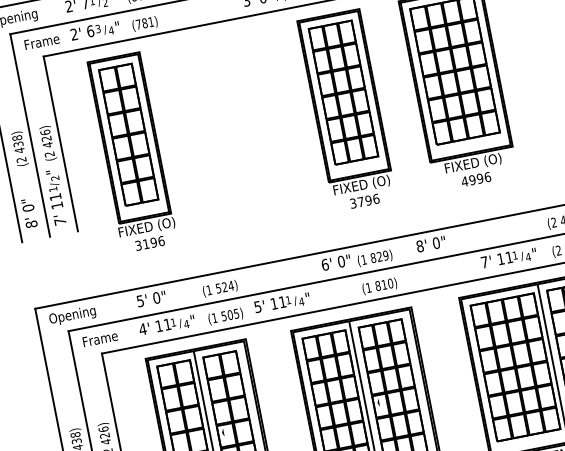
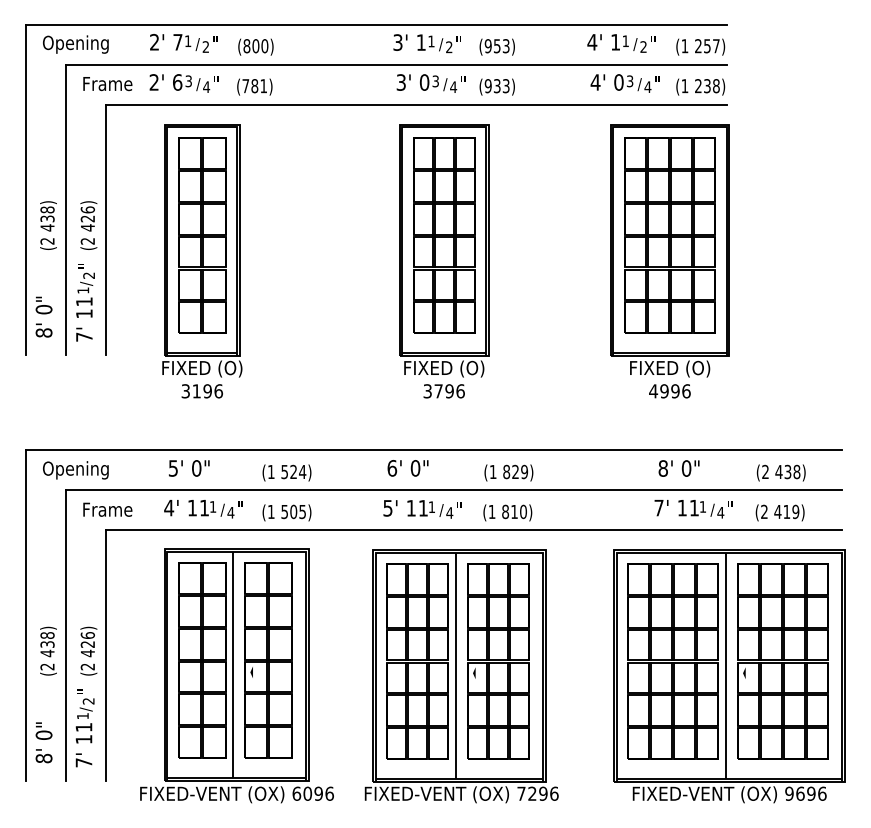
part: (347, 110) -> (444, 261), moved
text: (430, 244) -> (678, 468), moved
text: (335, 262) -> (407, 468), moved
text: (282, 303) -> (422, 509), moved

